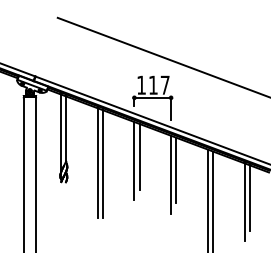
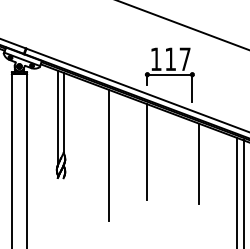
line: (139, 156) -> (153, 146), removed
line: (97, 162) -> (102, 153), removed
line: (171, 174) -> (192, 168), removed

